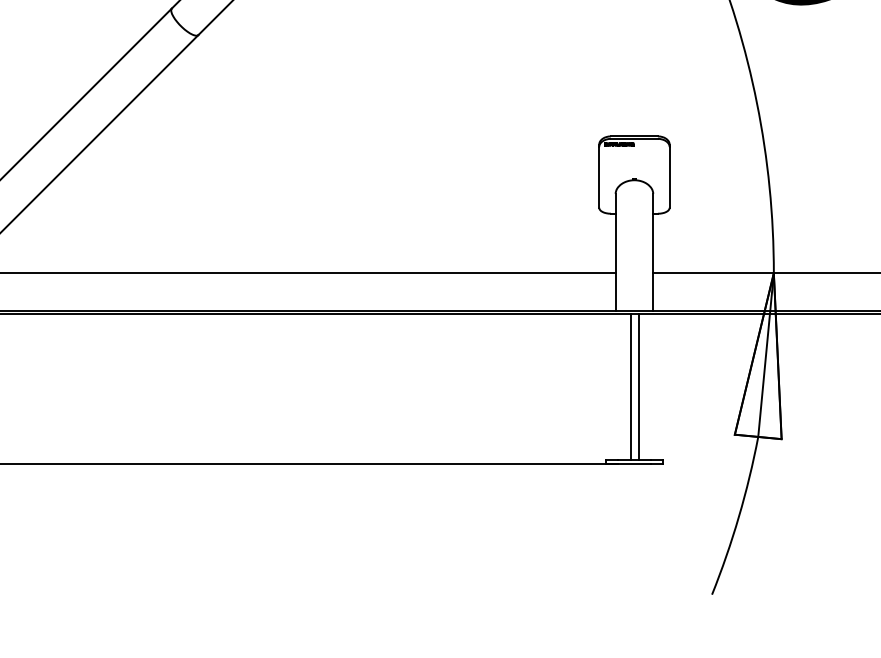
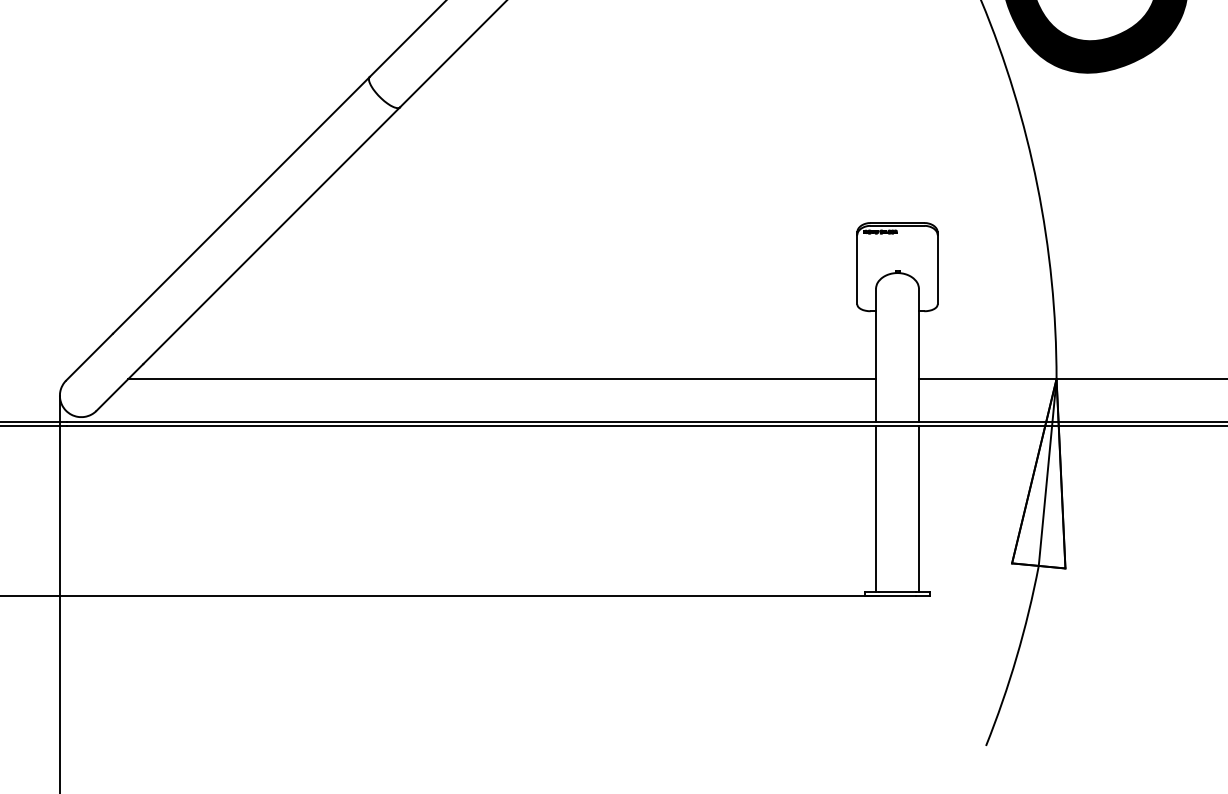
line: (630, 387) -> (918, 509), moved
line: (639, 387) -> (876, 509), moved

